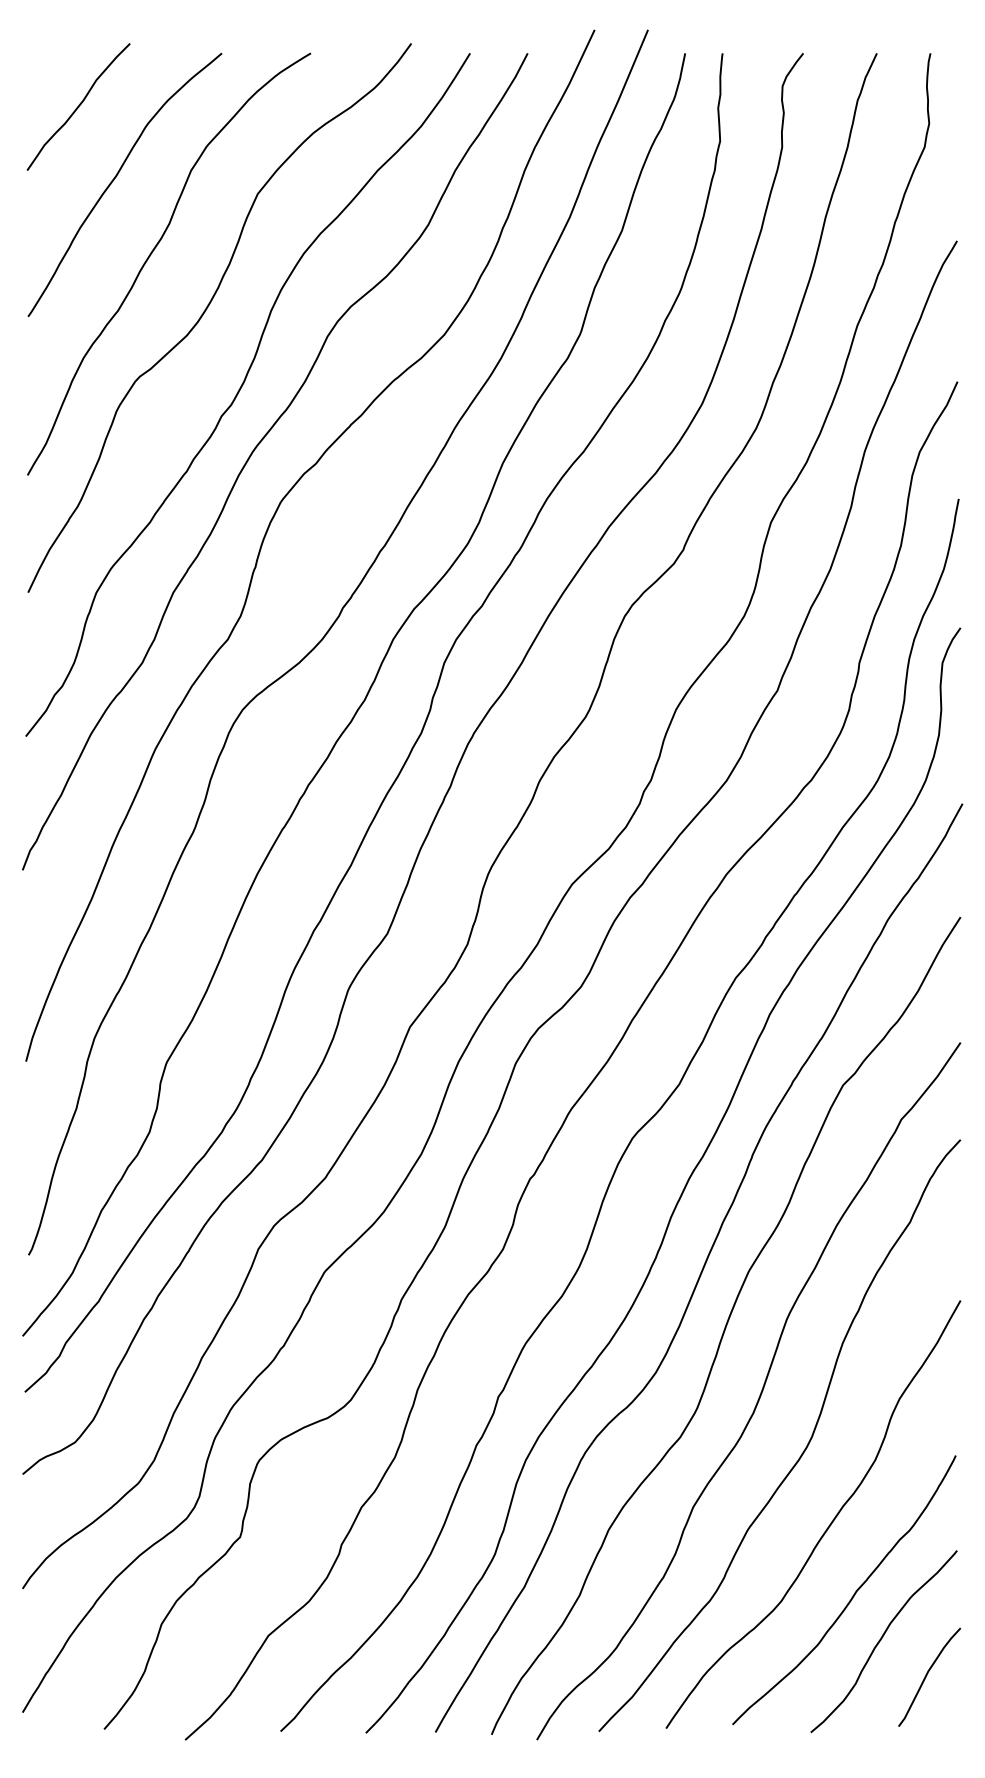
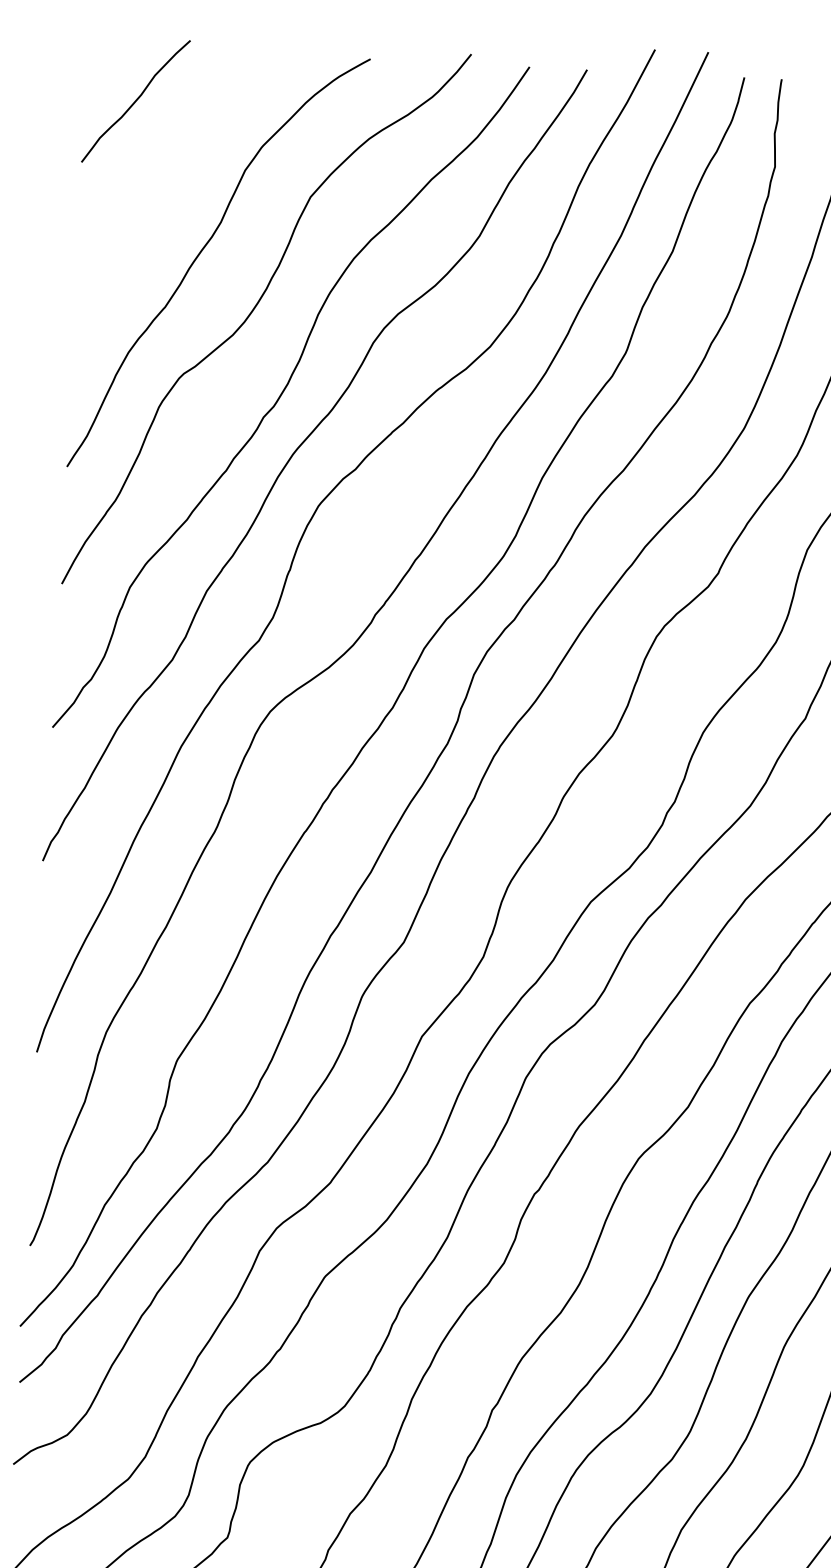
curve: (117, 176) -> (171, 172), removed

